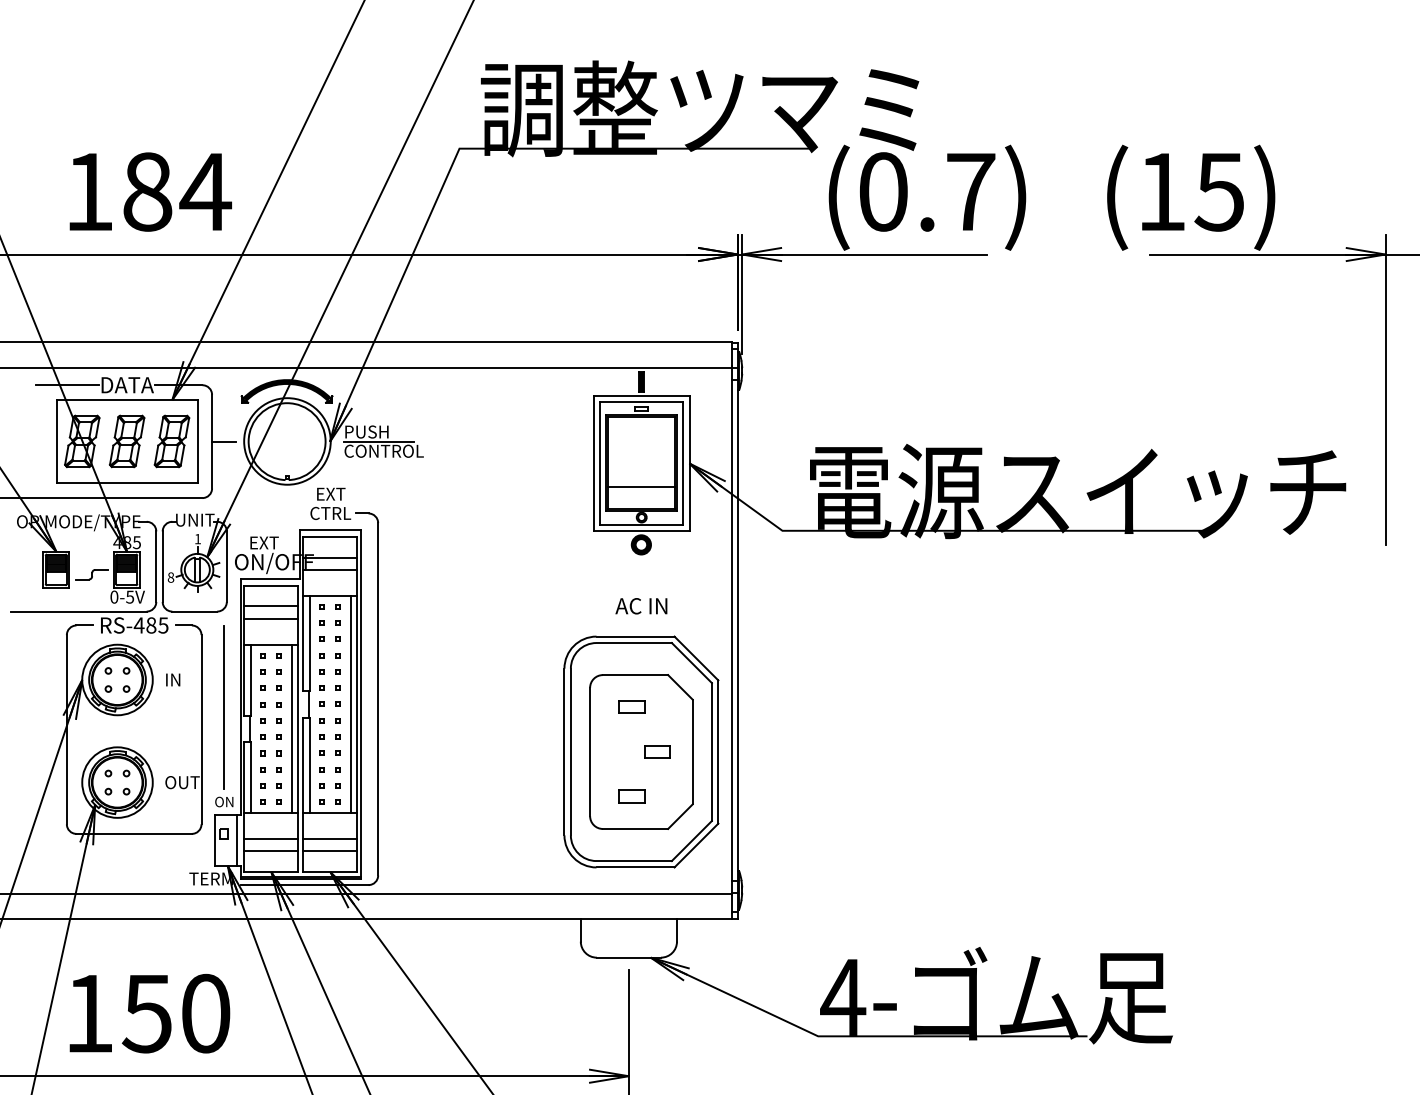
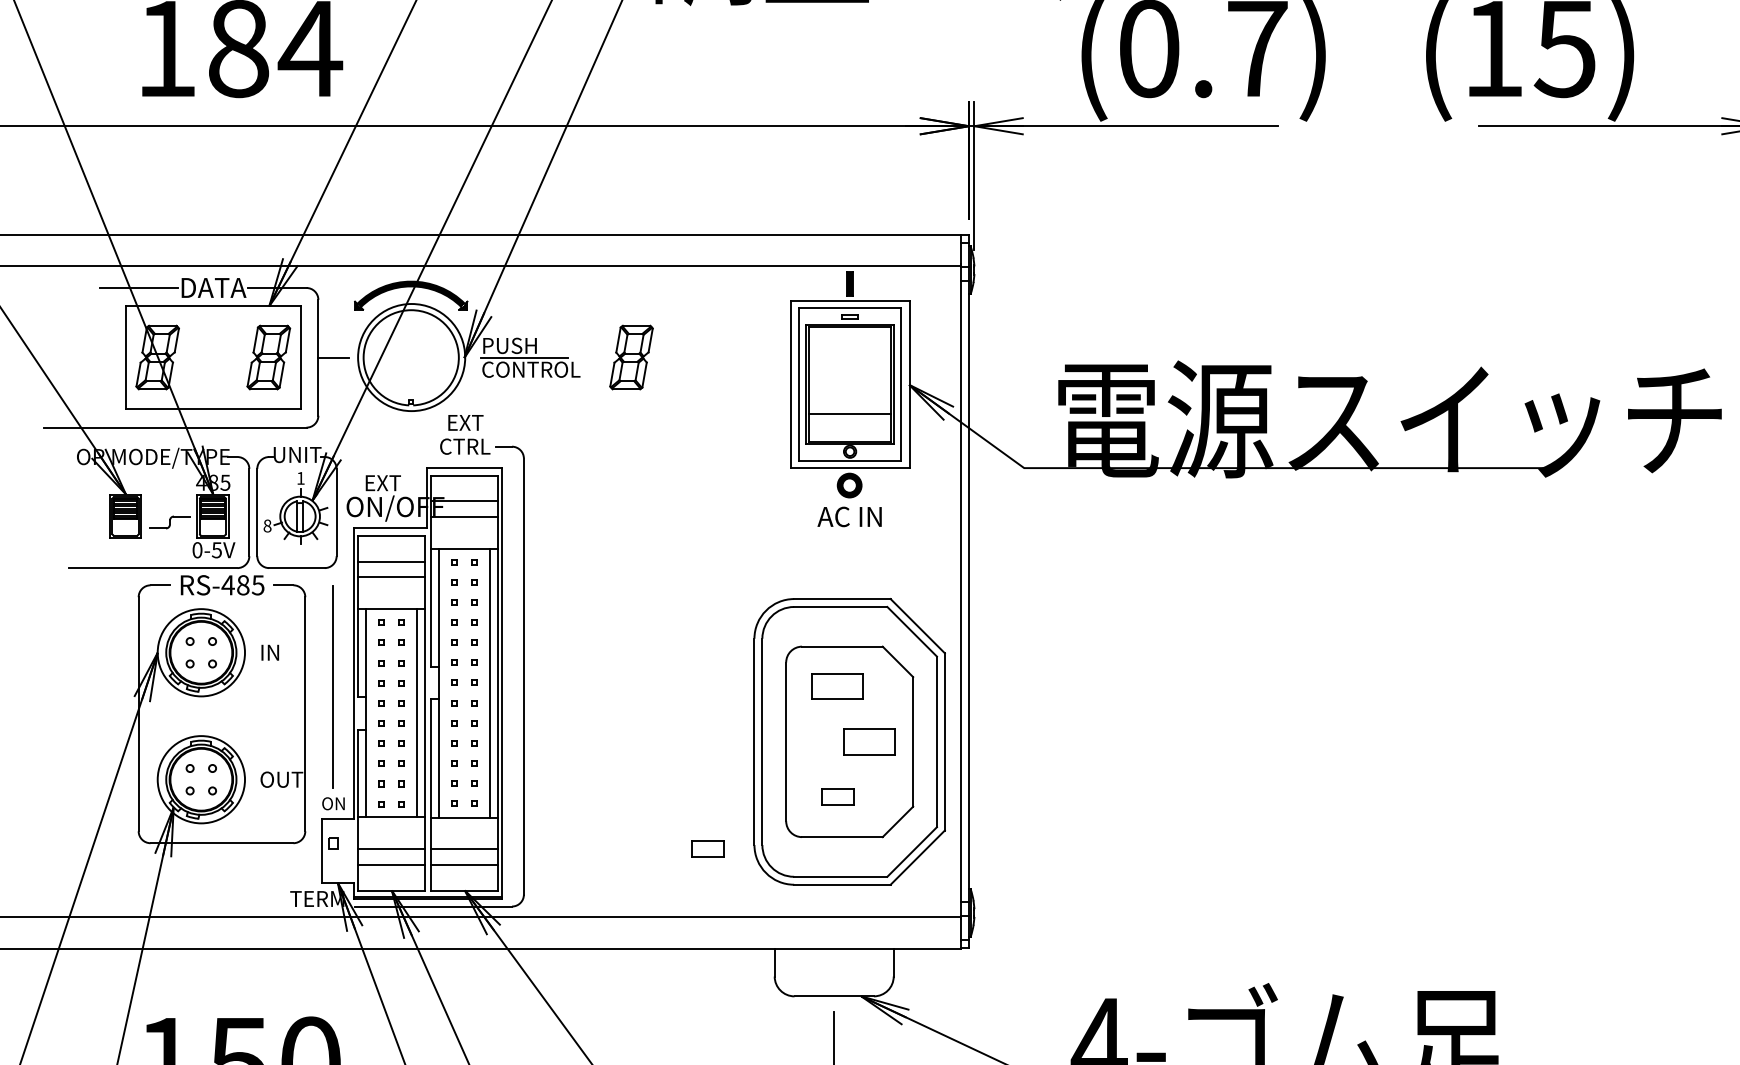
part: (126, 441) -> (630, 357), moved
text: (641, 606) -> (849, 517), moved
part: (631, 706) -> (837, 685), size x1.6
part: (657, 751) -> (869, 741), size x1.6
part: (526, 838) -> (707, 848), added
line: (237, 839) -> (349, 850), removed

